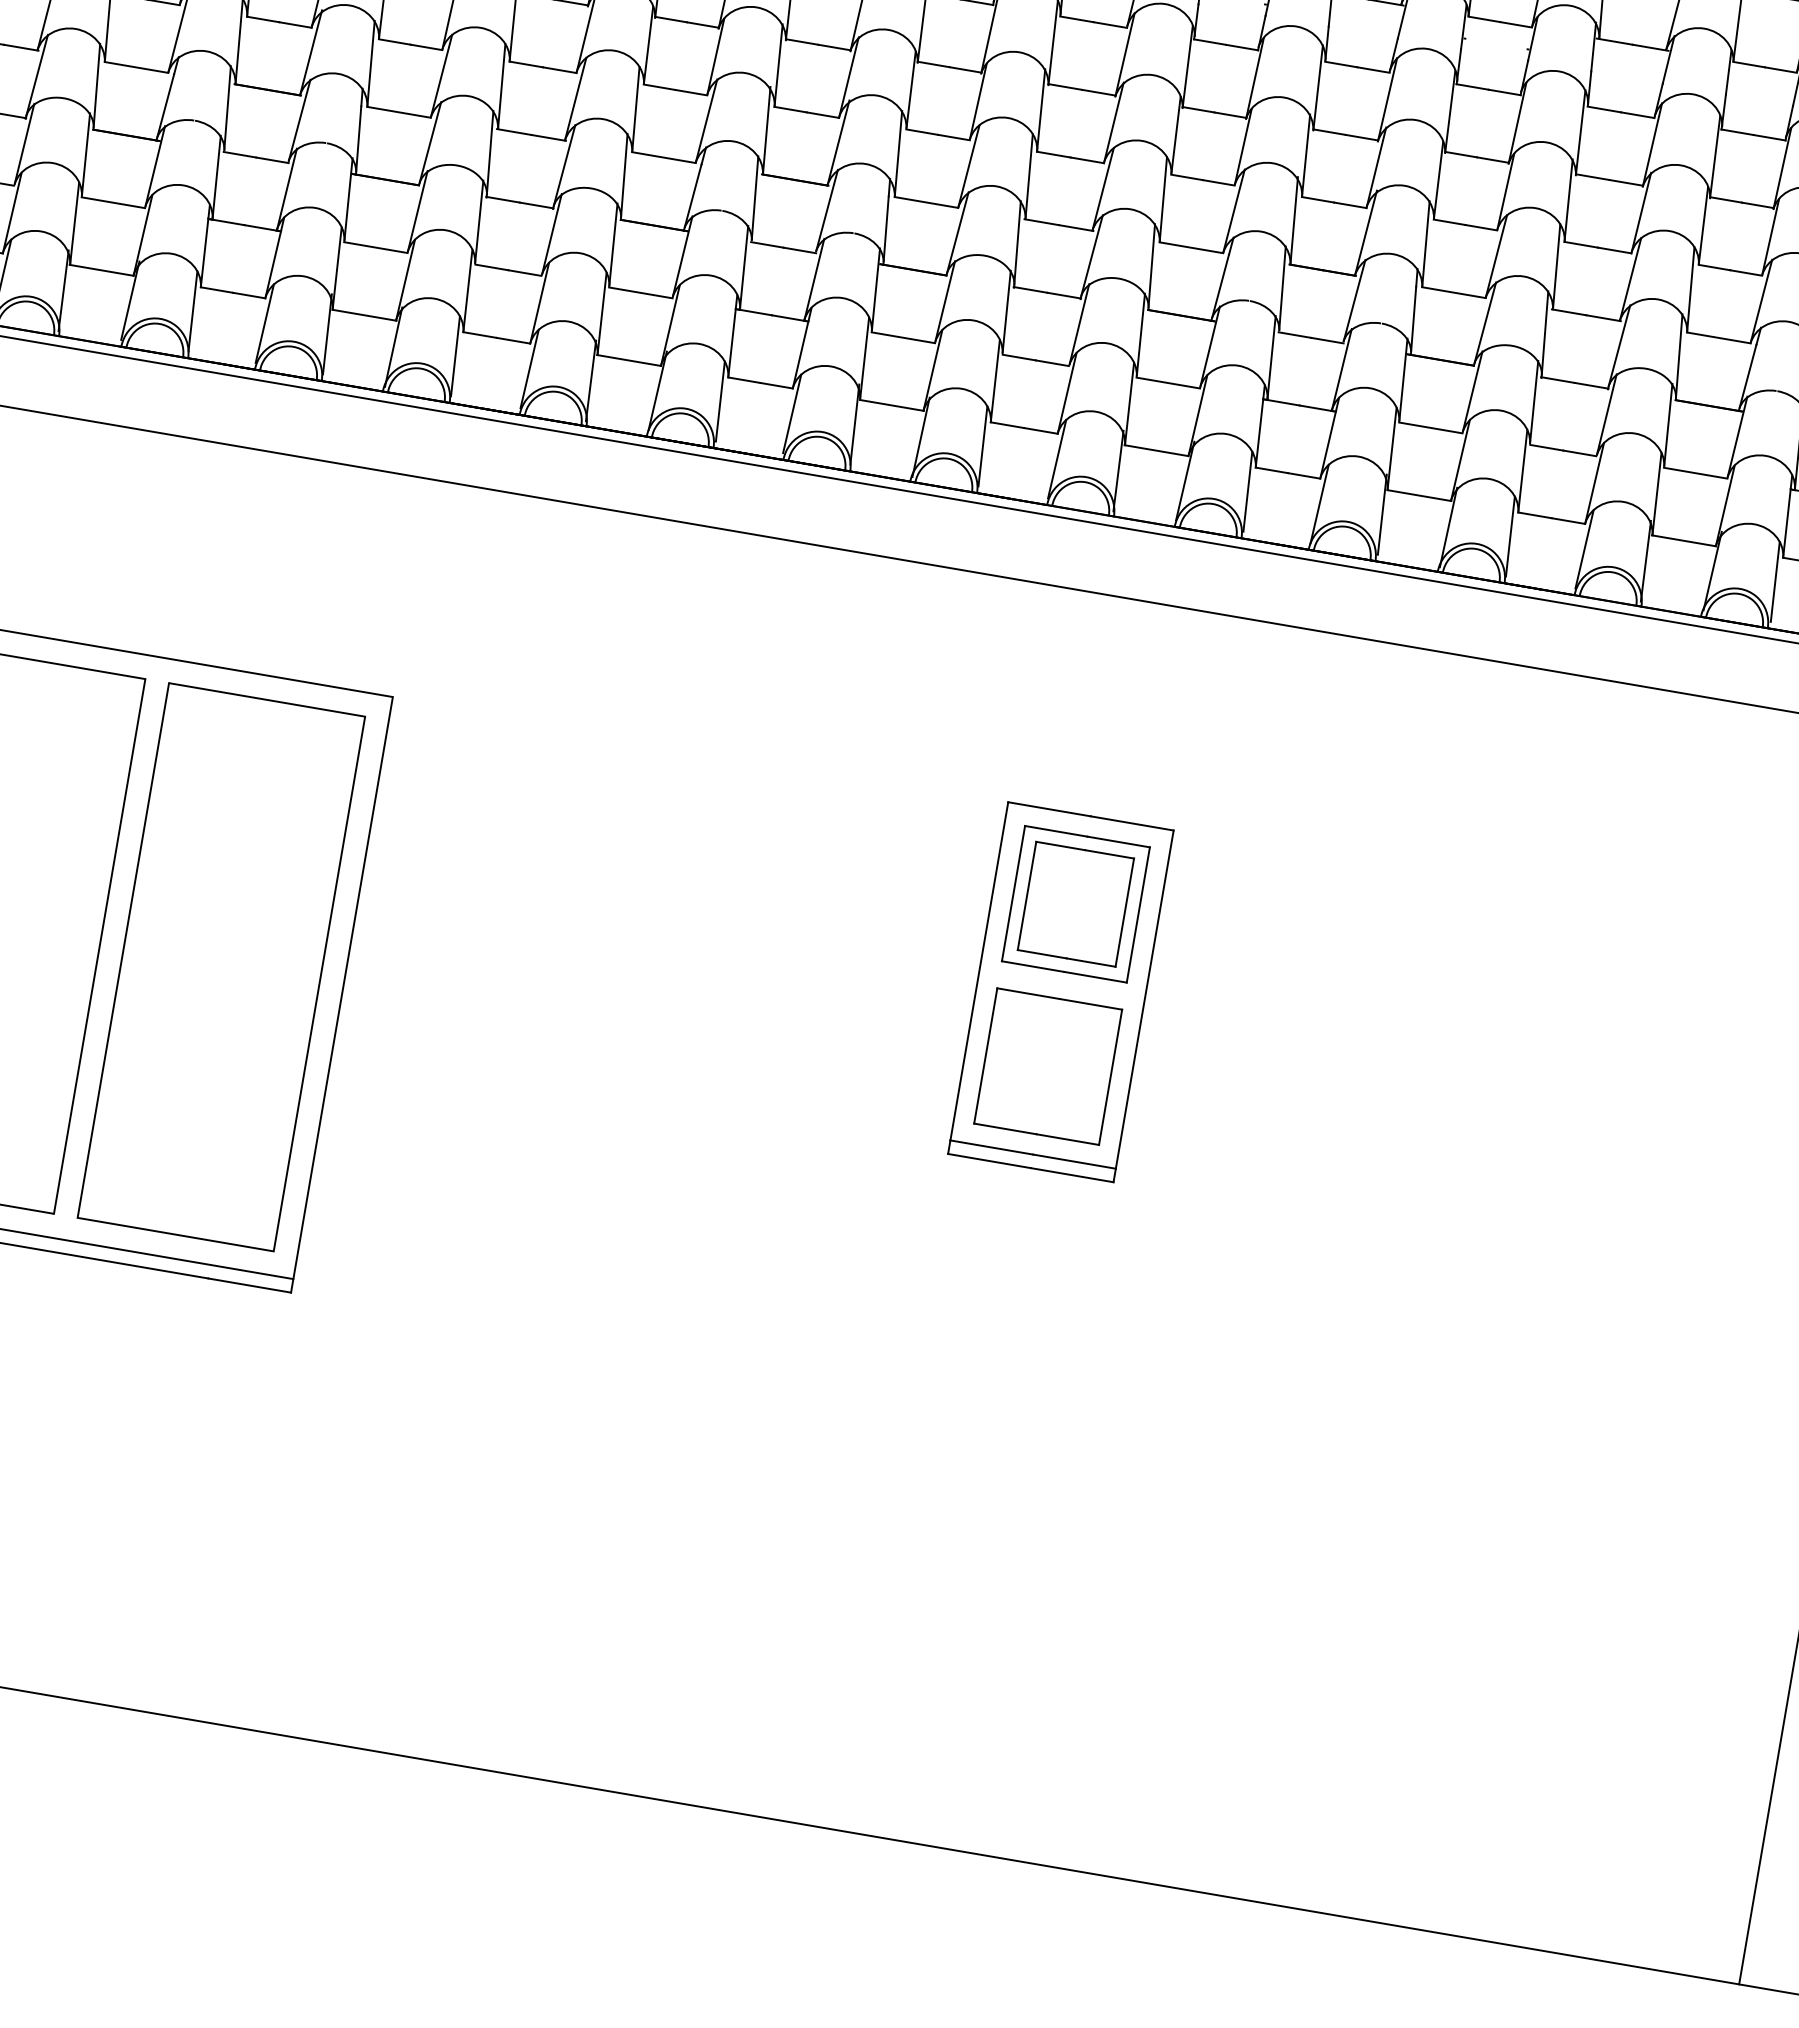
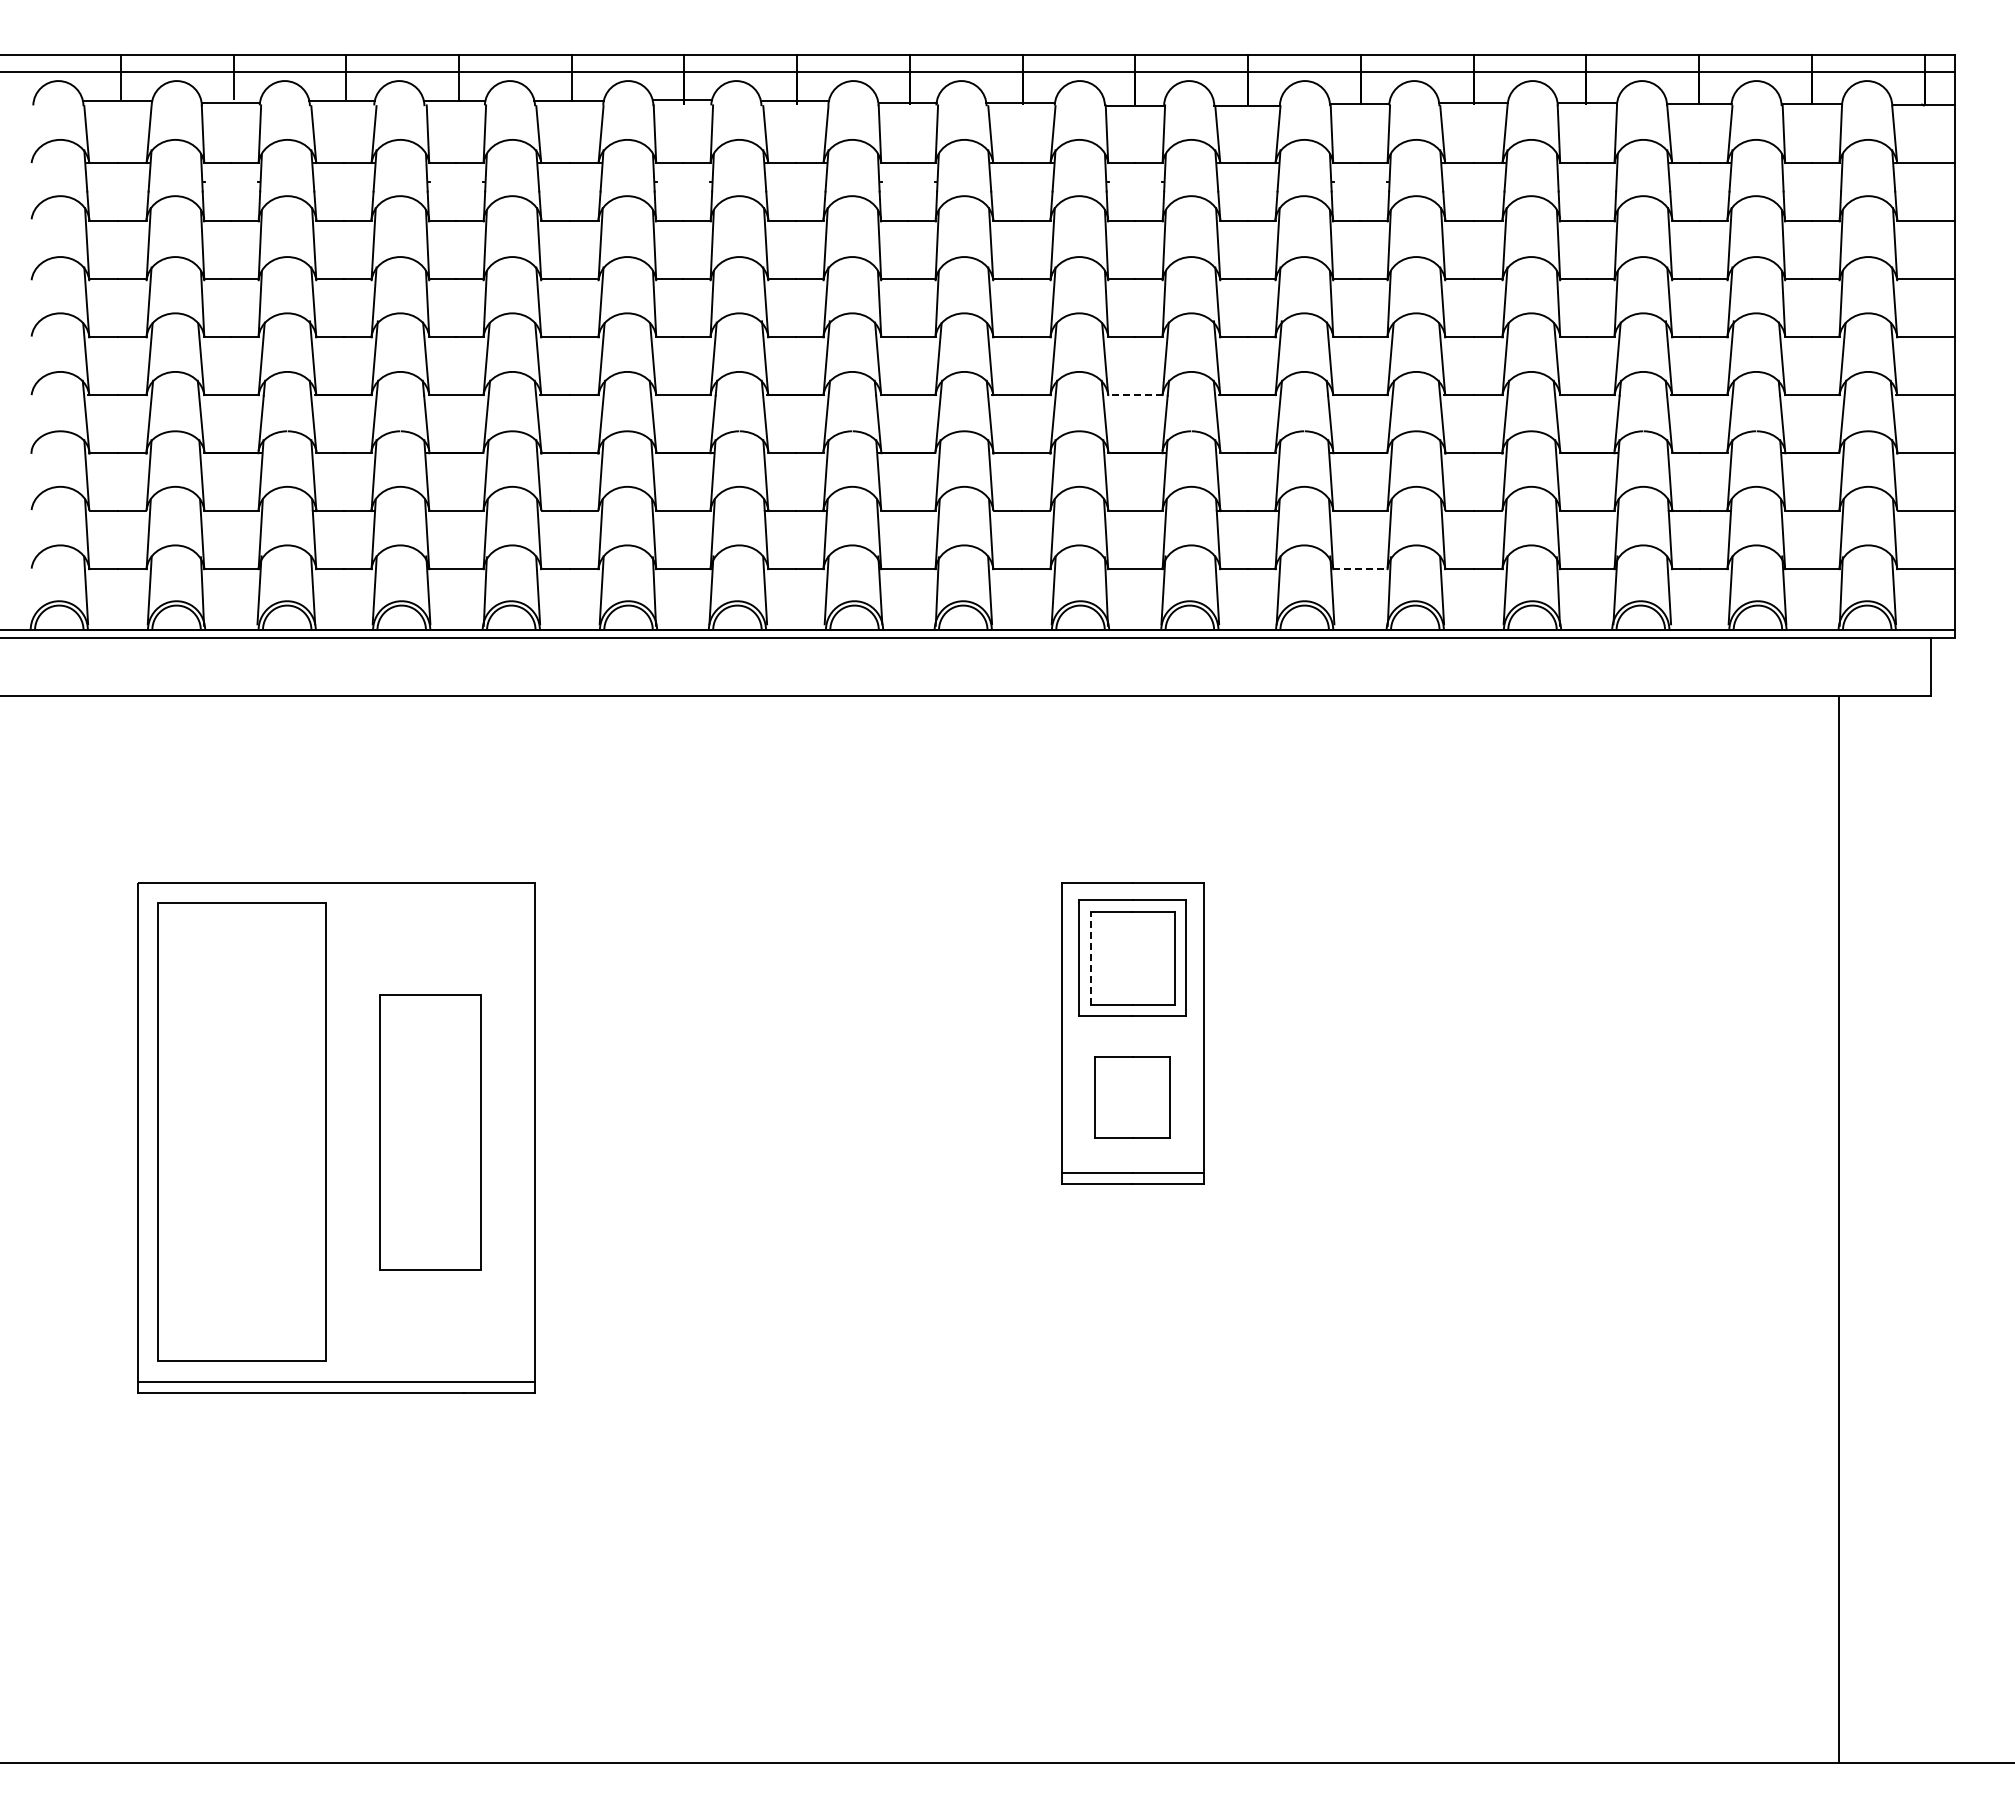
line: (1190, 247) -> (1134, 395), solid -> dashed
line: (1420, 496) -> (1361, 569), solid -> dashed
line: (1026, 894) -> (1090, 957), solid -> dashed
part: (220, 966) -> (429, 1131), size x0.6
part: (1047, 1066) -> (1132, 1097), size x0.7

